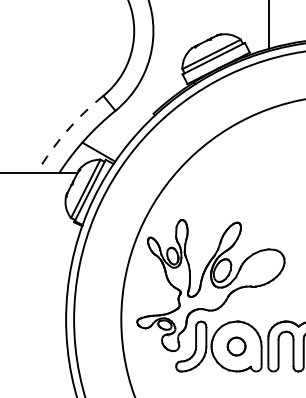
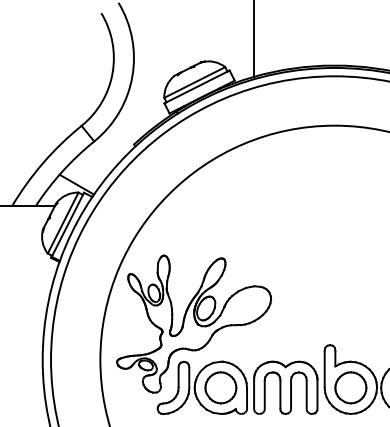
arc: (66, 130) -> (43, 162), dashed -> solid
part: (236, 346) -> (220, 387), size x1.67

